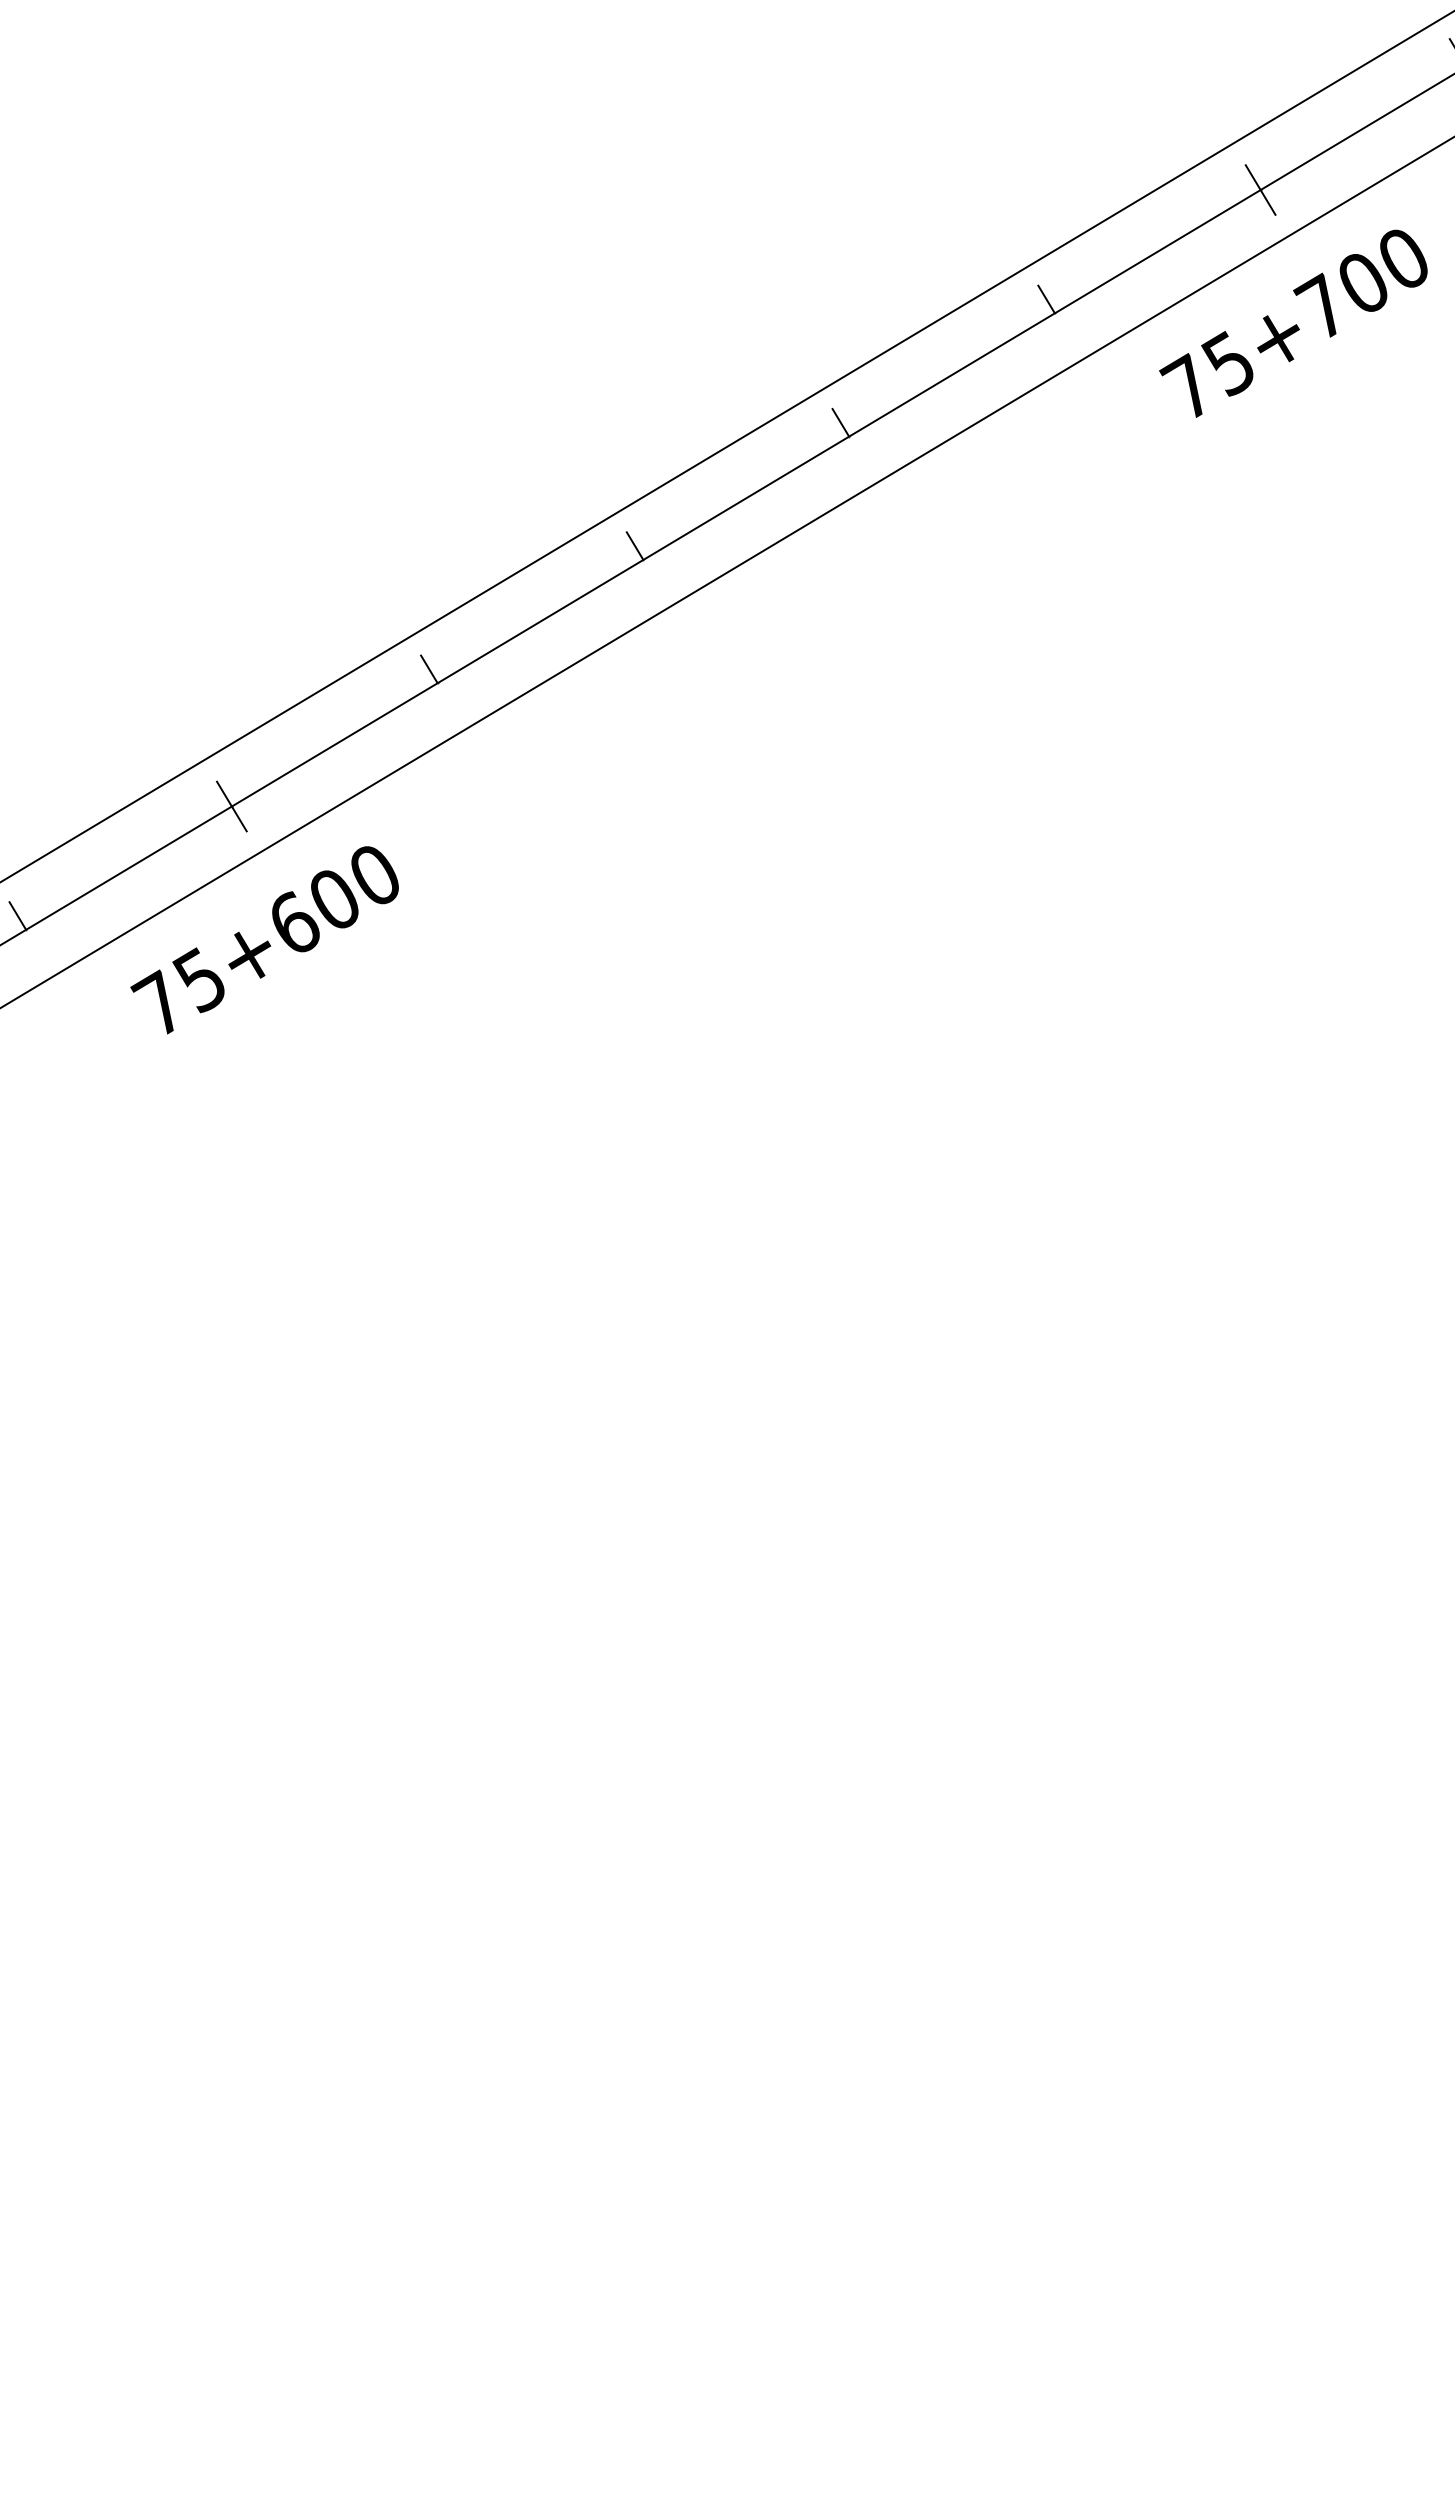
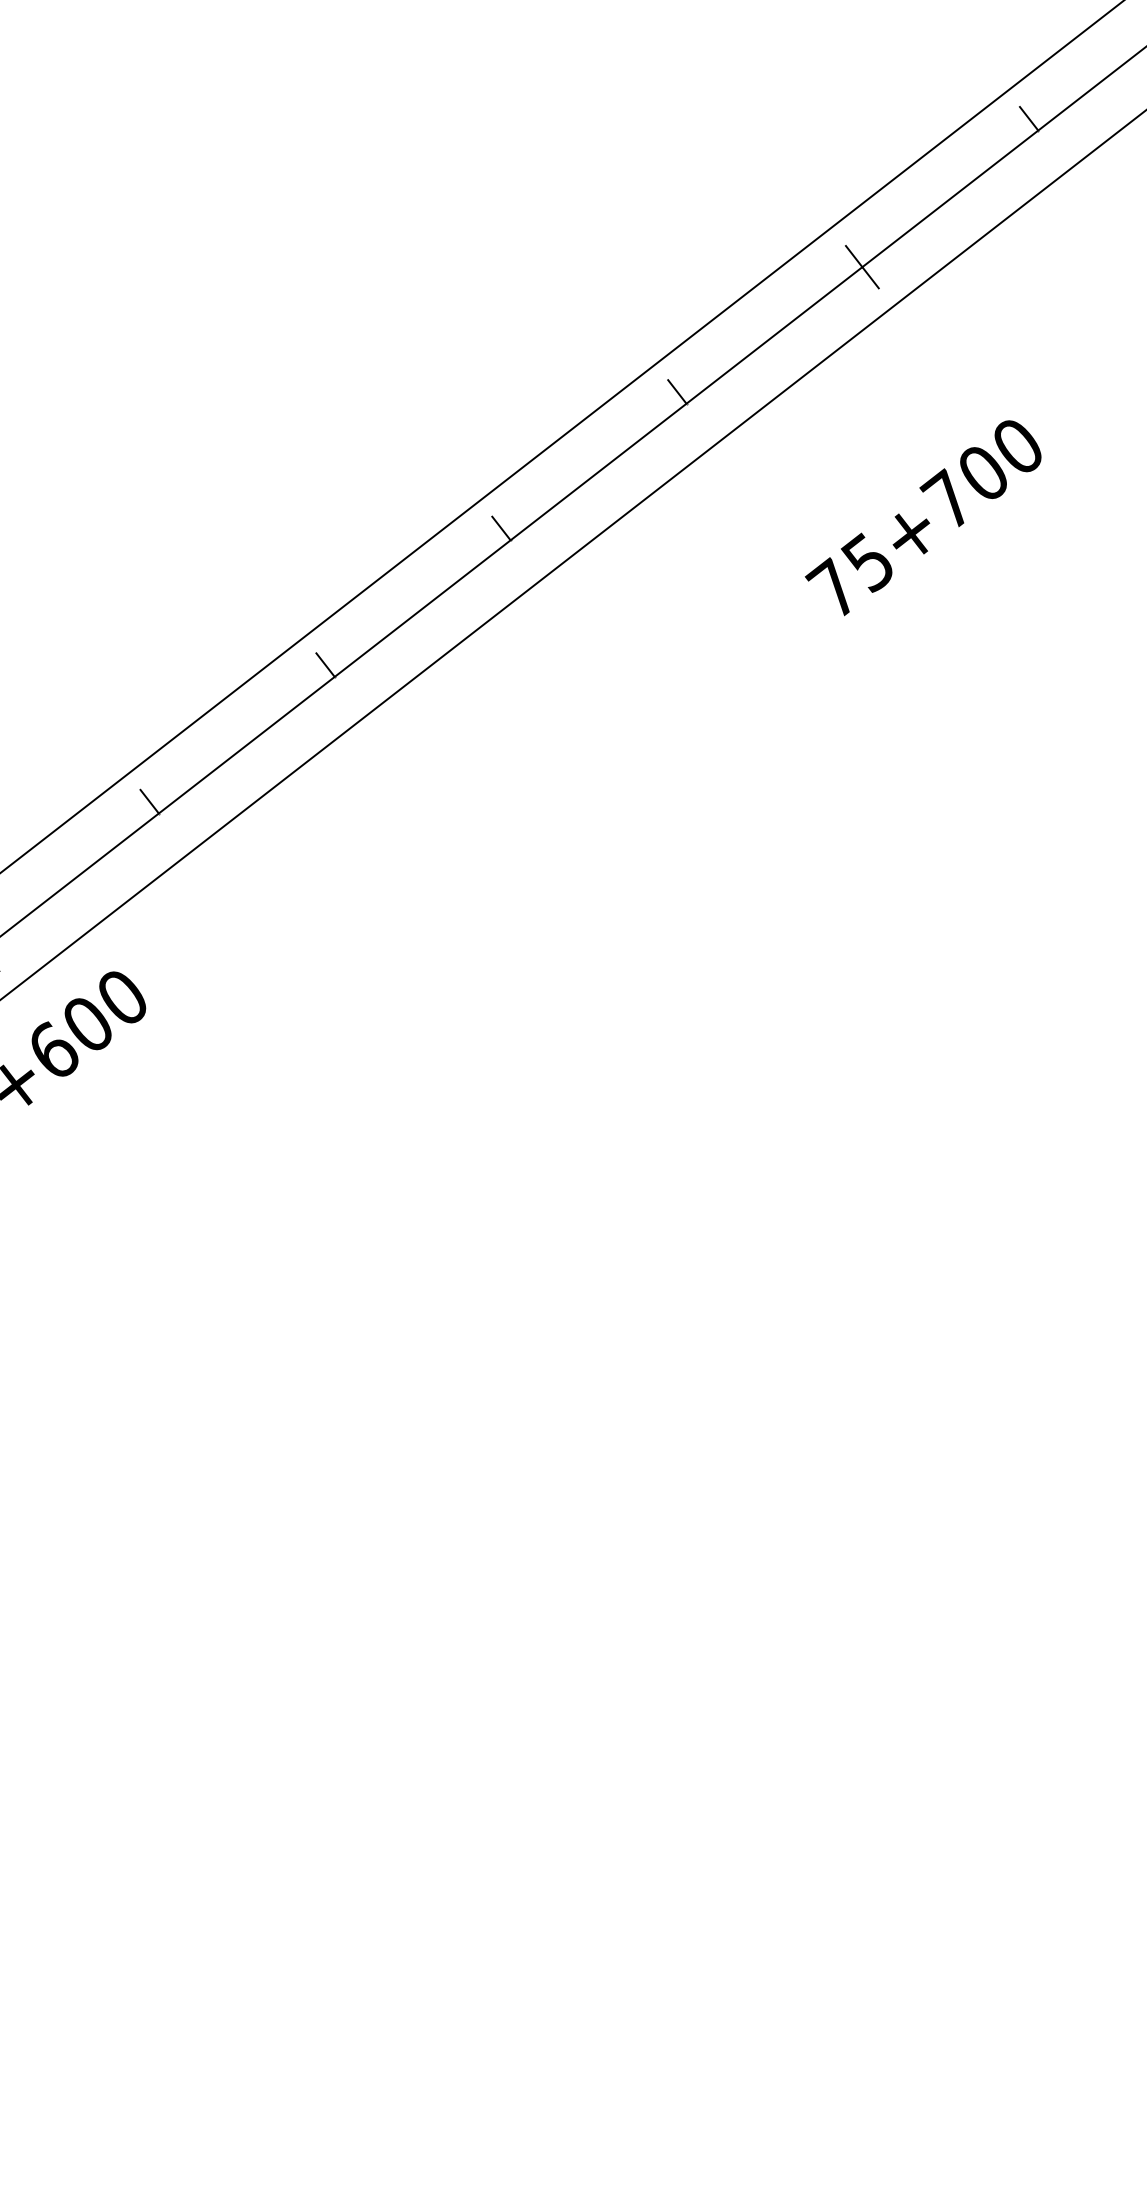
text: (1293, 323) -> (923, 518), moved

